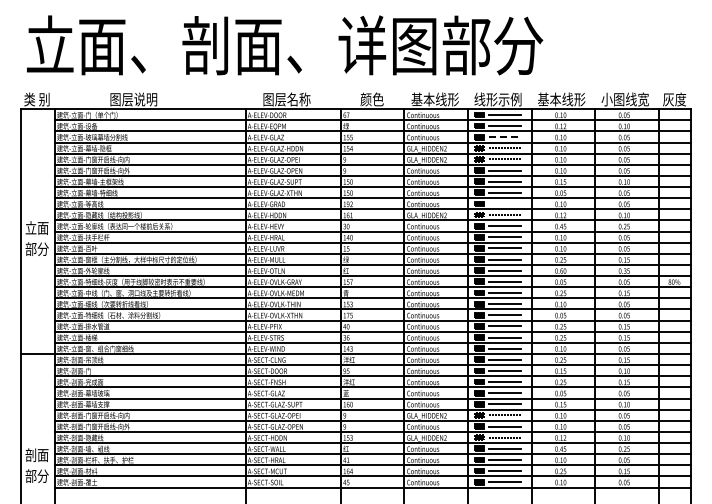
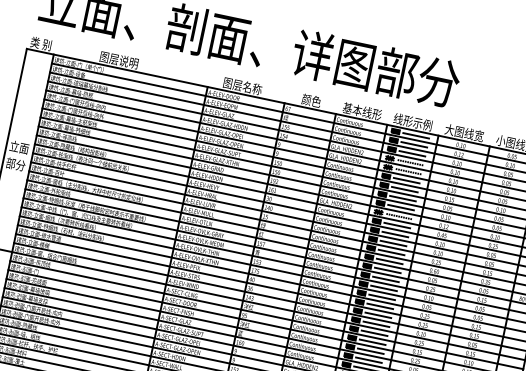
text: (561, 99) -> (464, 132), 基本线形 -> 大图线宽
line: (505, 137) -> (412, 154), dashed -> solid
line: (505, 203) -> (401, 207), added

